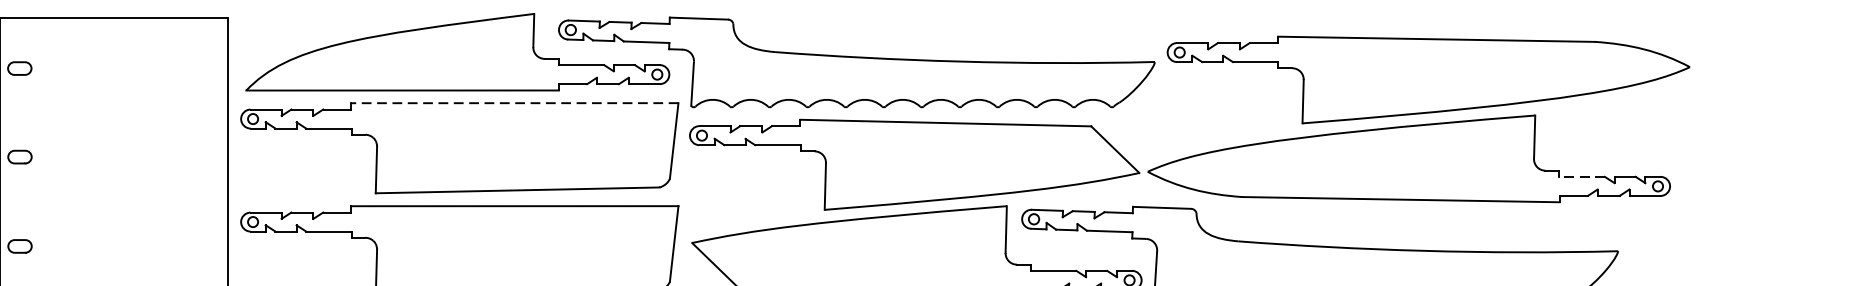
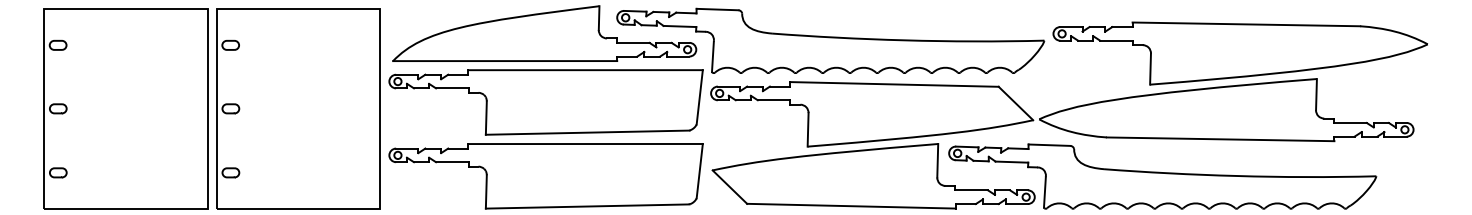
line: (514, 103) -> (585, 70), dashed -> solid
line: (1582, 176) -> (1350, 122), dashed -> solid

